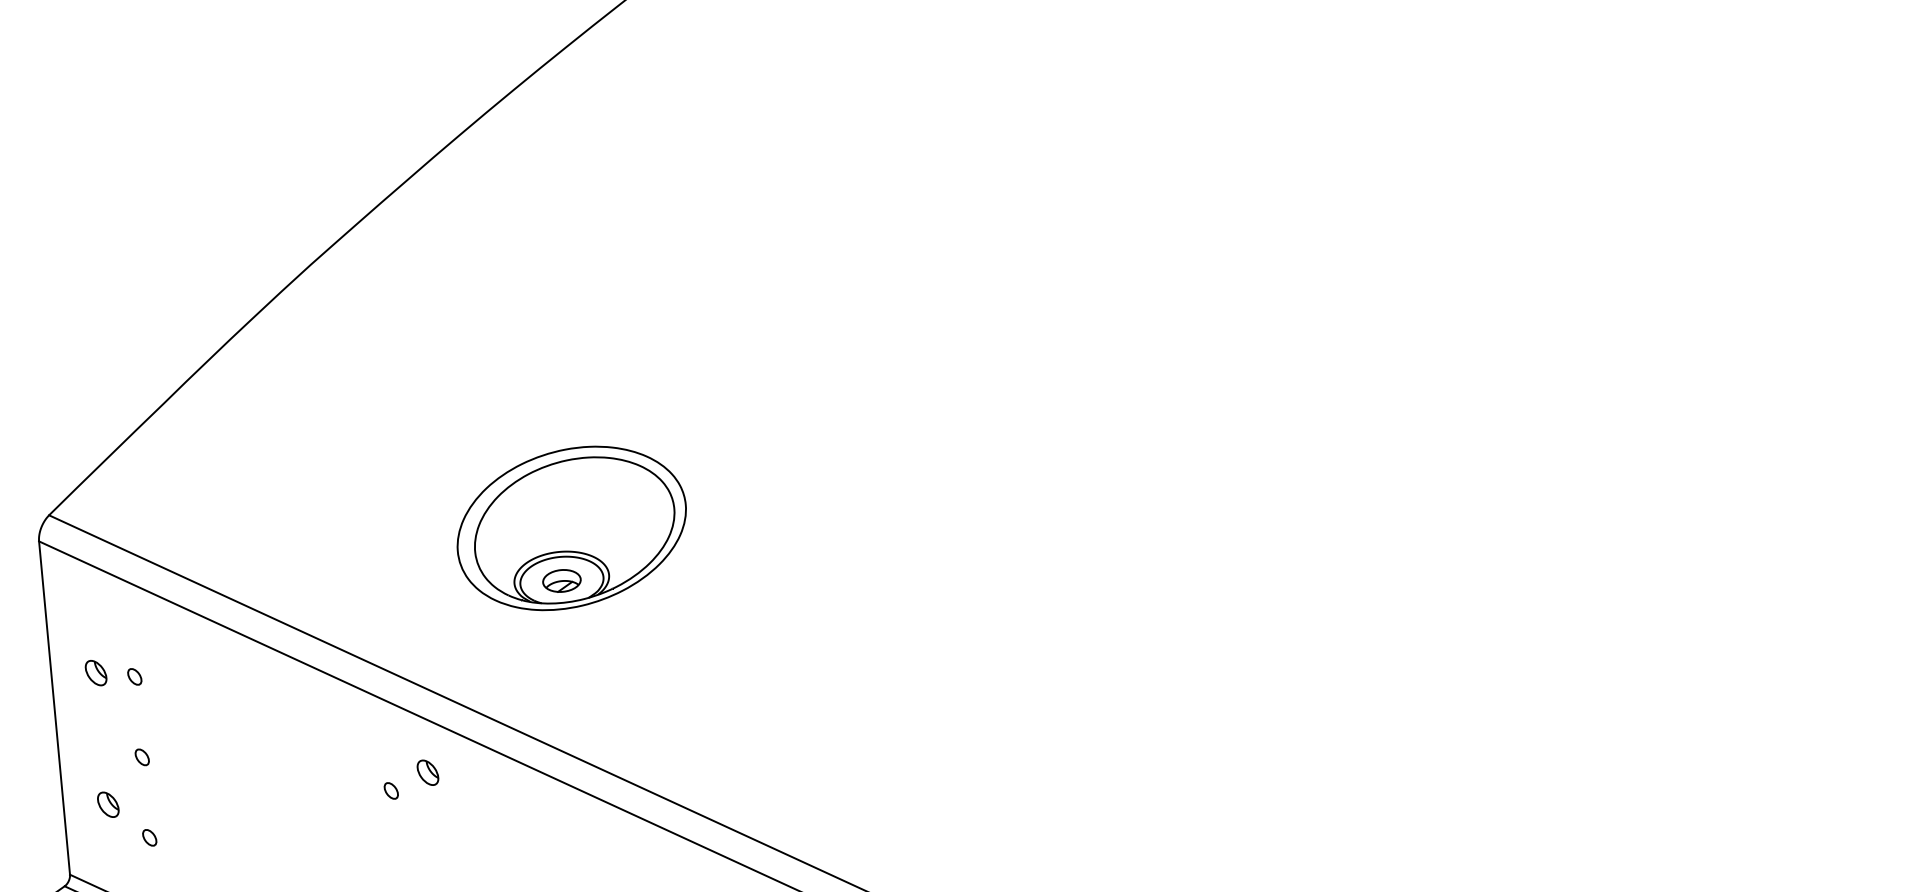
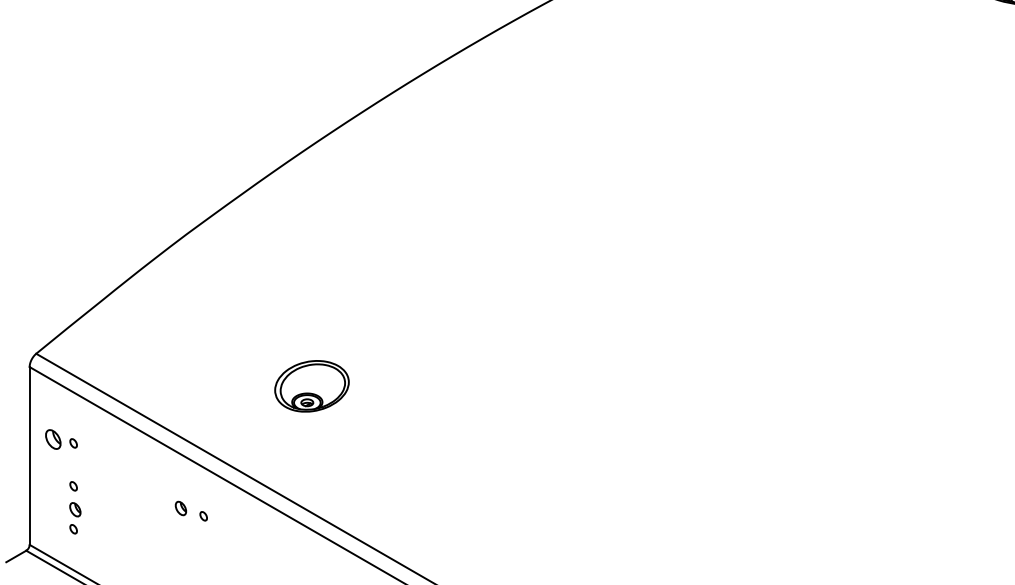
part: (570, 528) -> (311, 386), size x0.6
part: (96, 673) -> (53, 439), size x1.4
part: (427, 772) -> (180, 508), moved
part: (108, 804) -> (75, 509), moved

